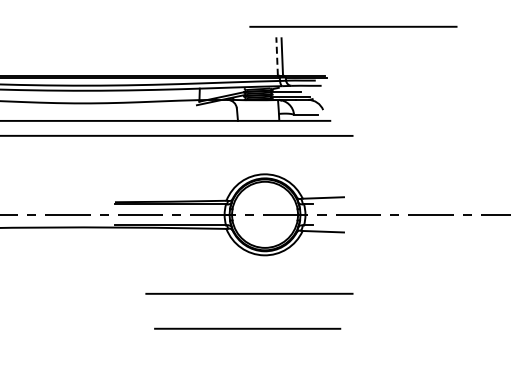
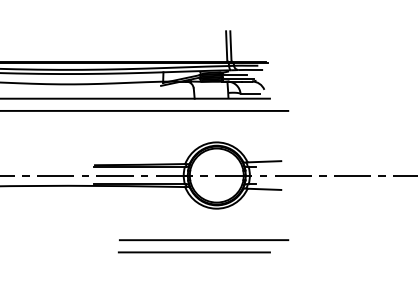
line: (353, 26) -> (289, 21), removed
line: (277, 55) -> (226, 45), dashed -> solid
line: (247, 328) -> (194, 252), moved

